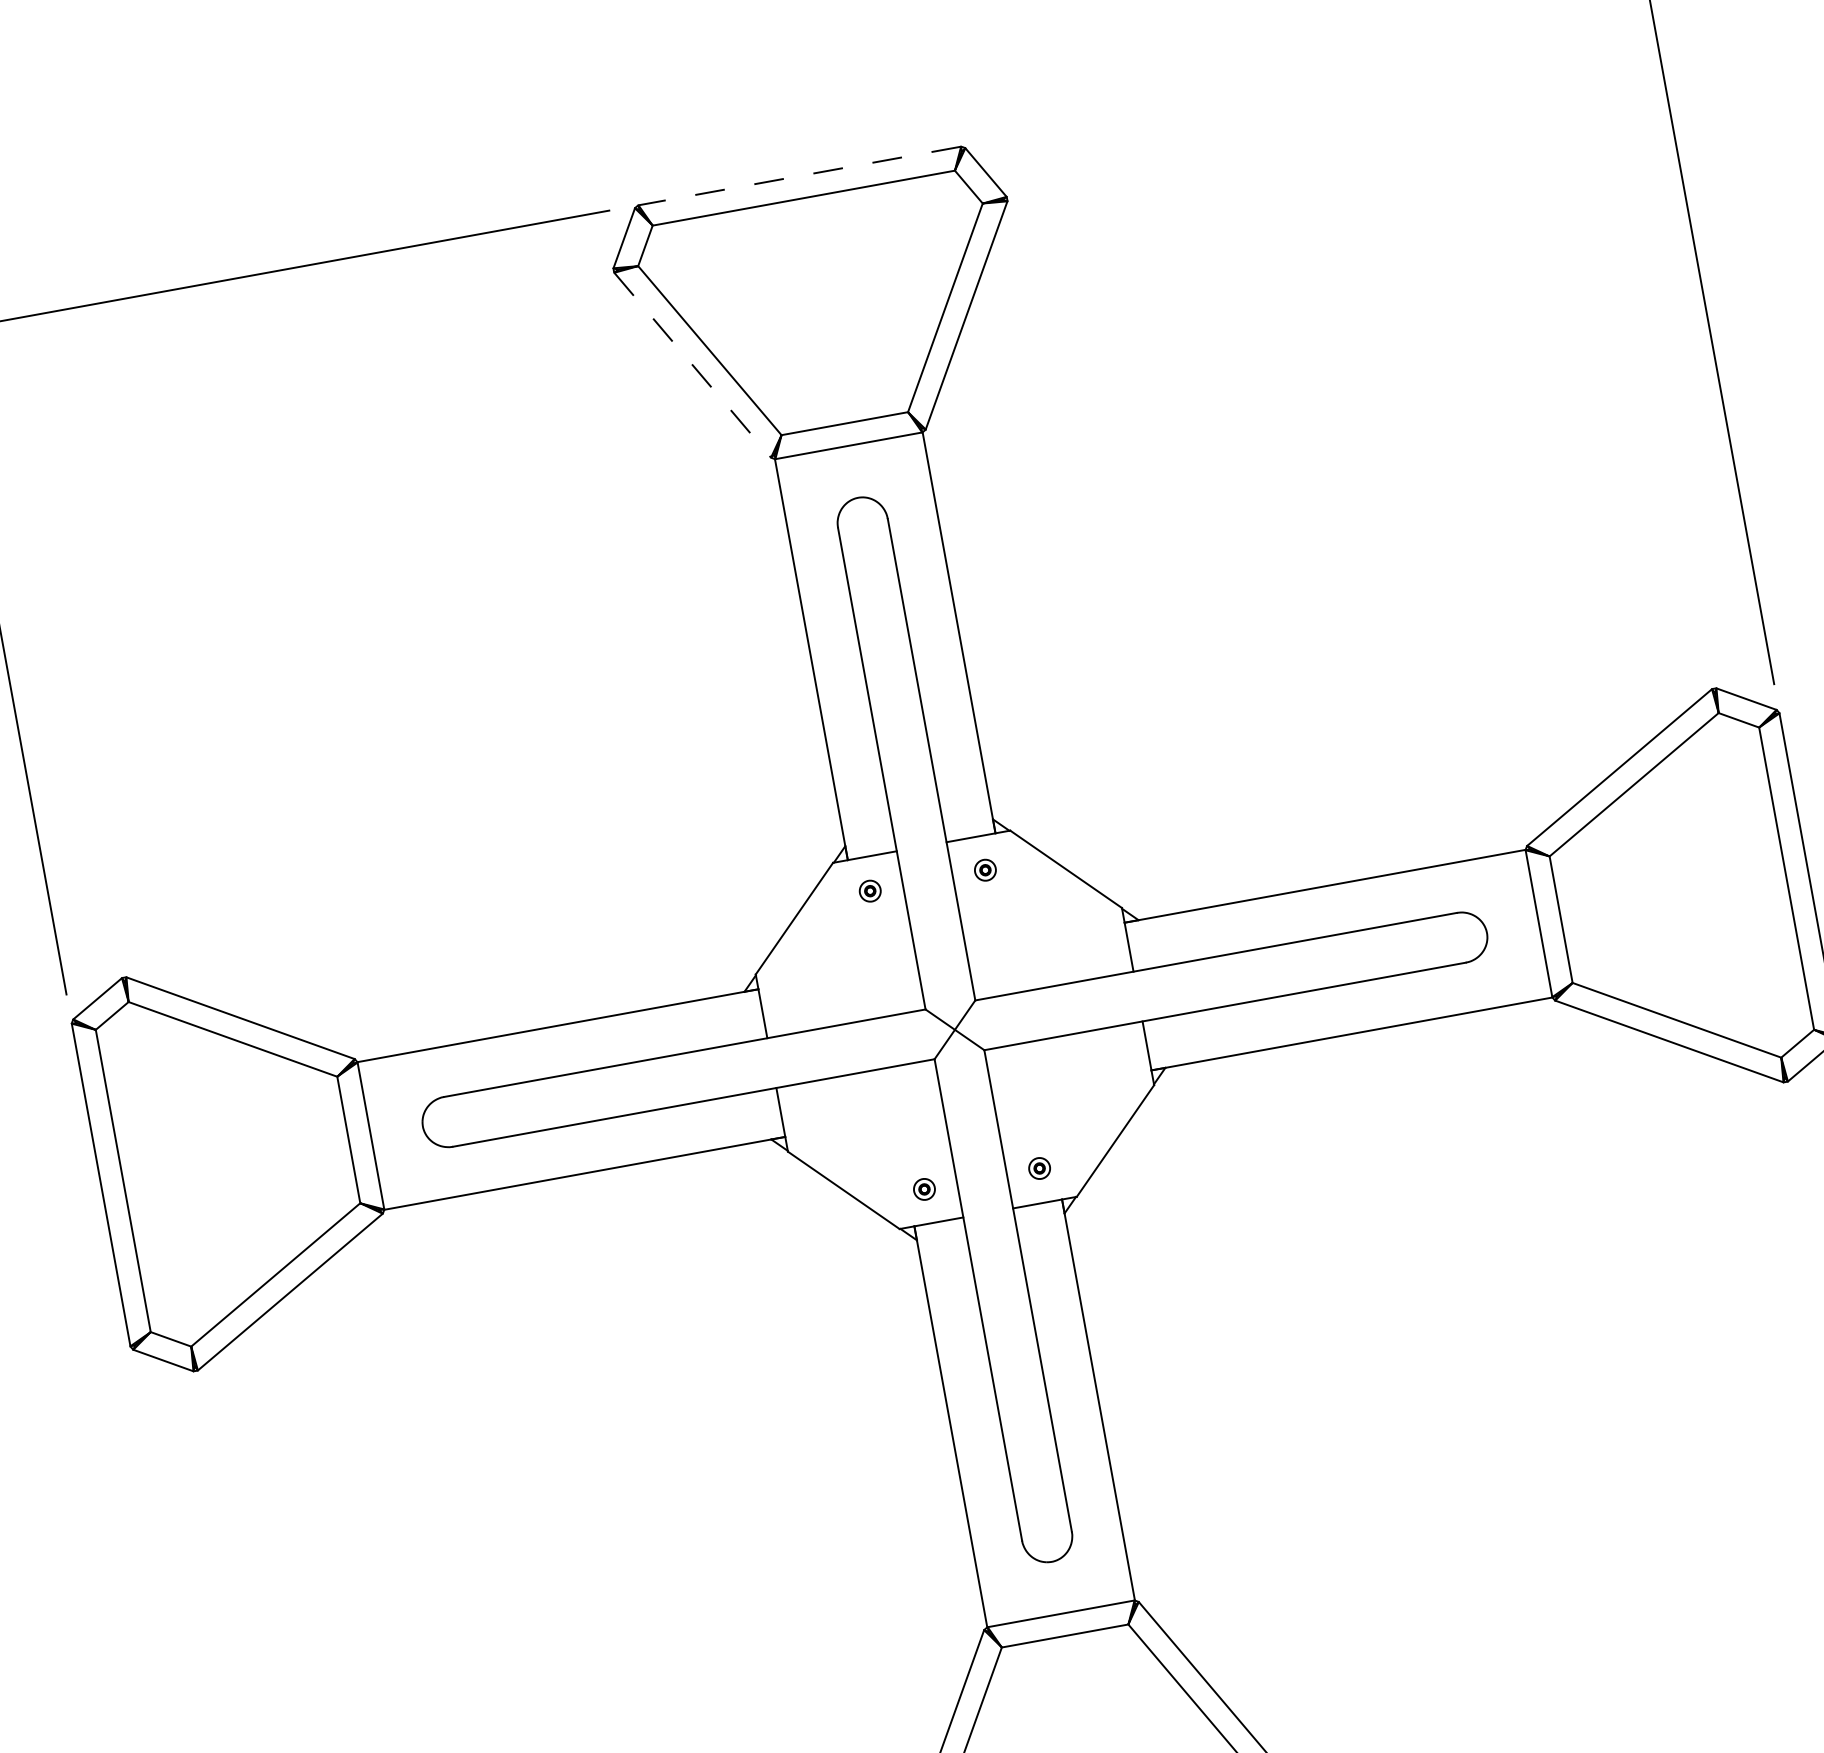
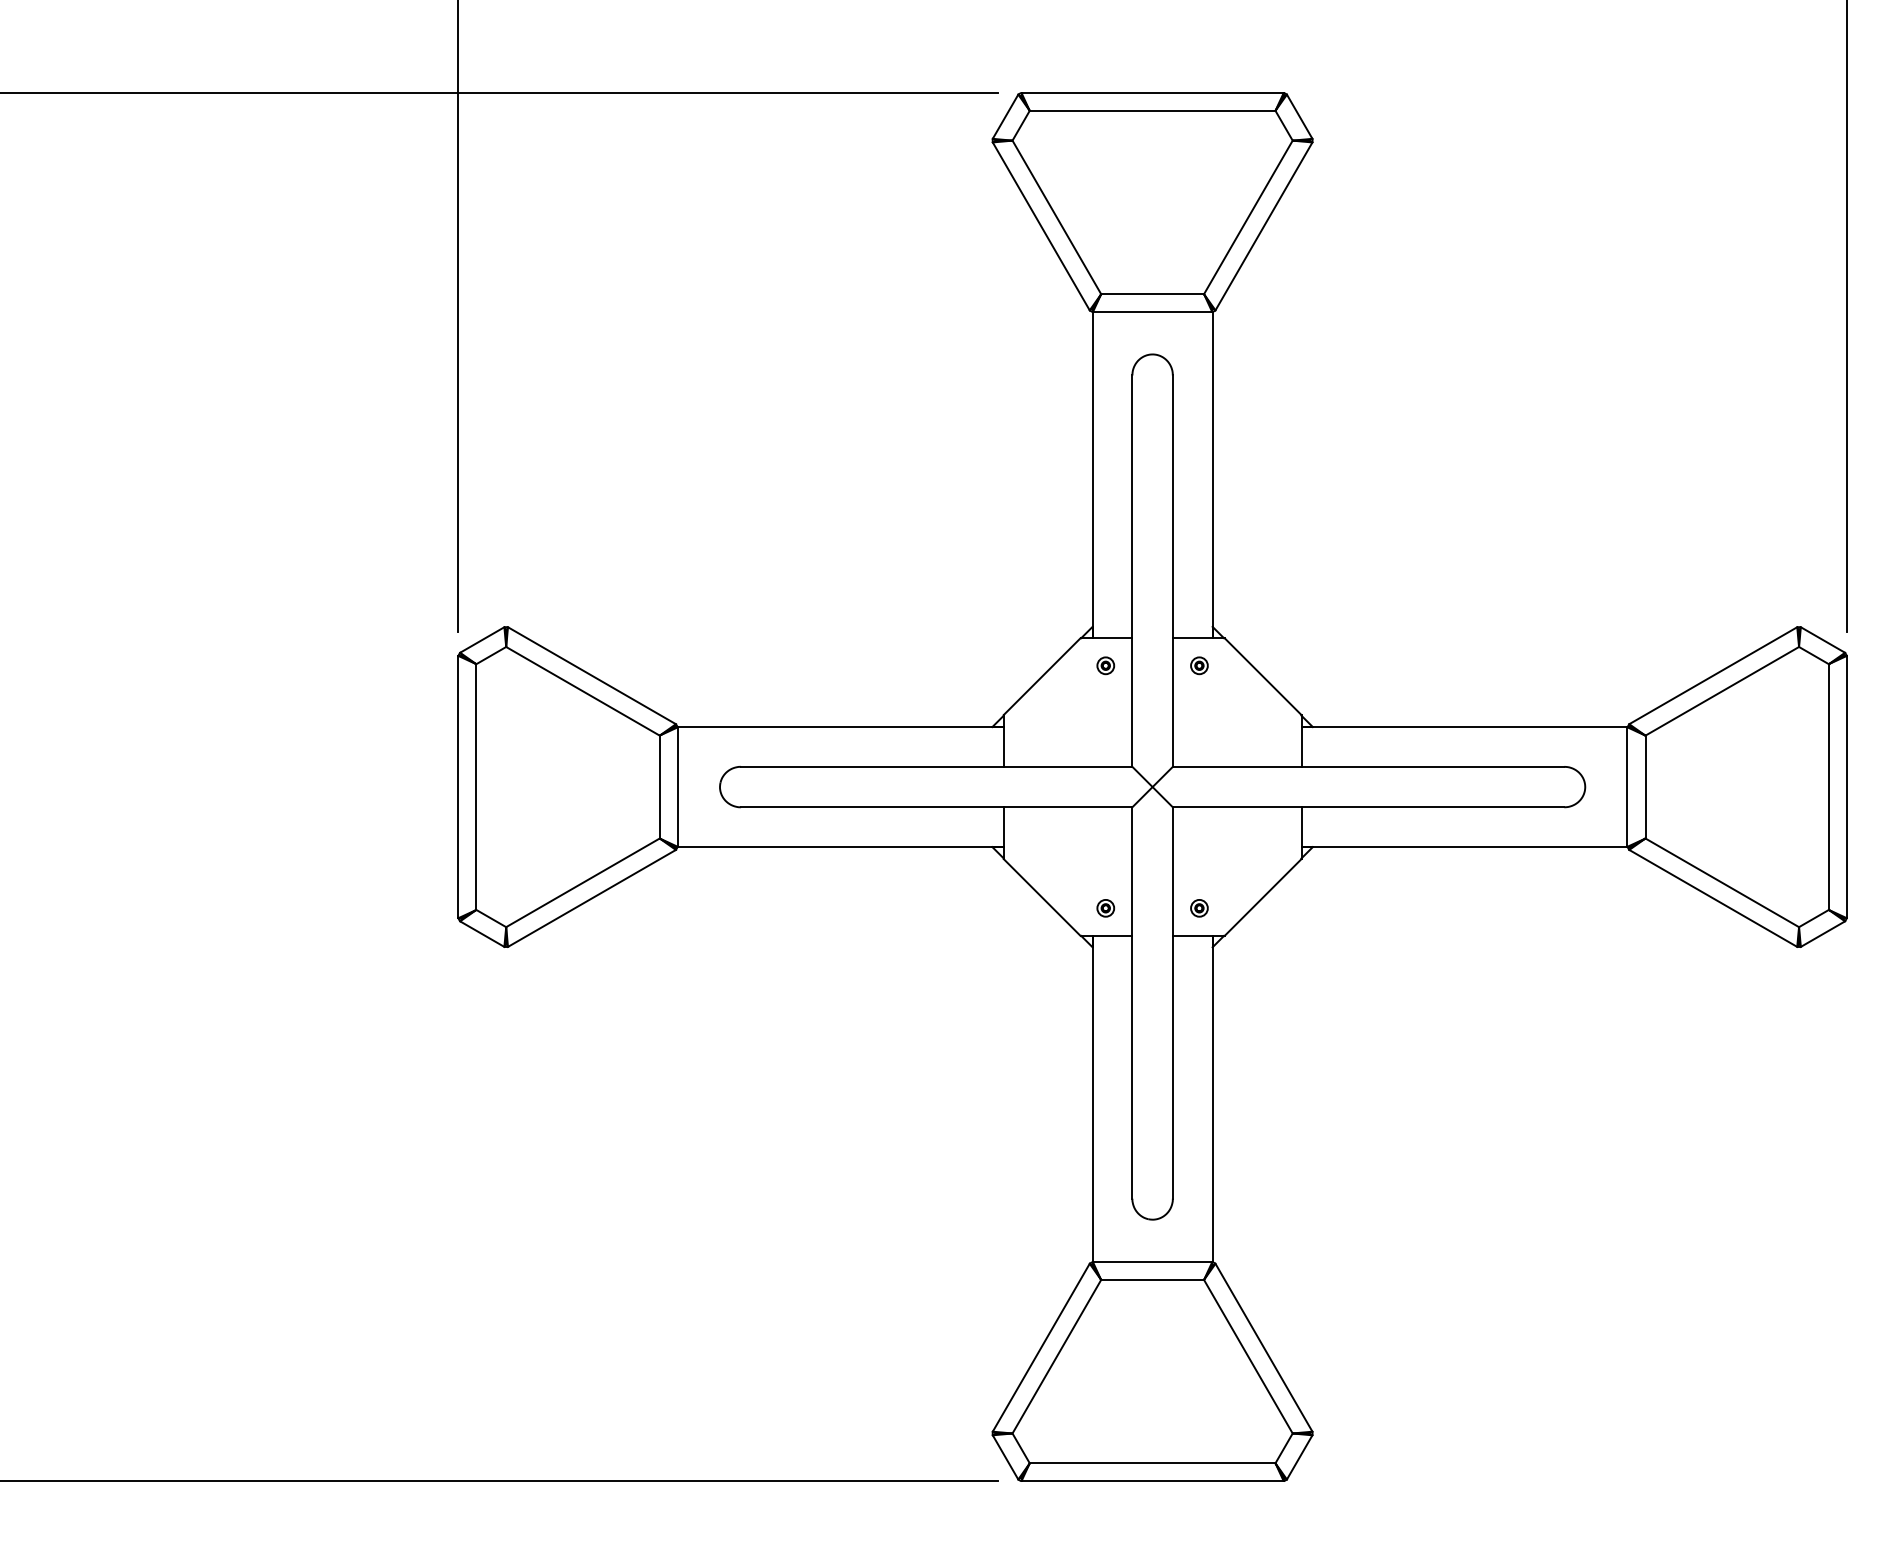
line: (799, 175) -> (1152, 92), dashed -> solid
line: (693, 365) -> (1041, 226), dashed -> solid

